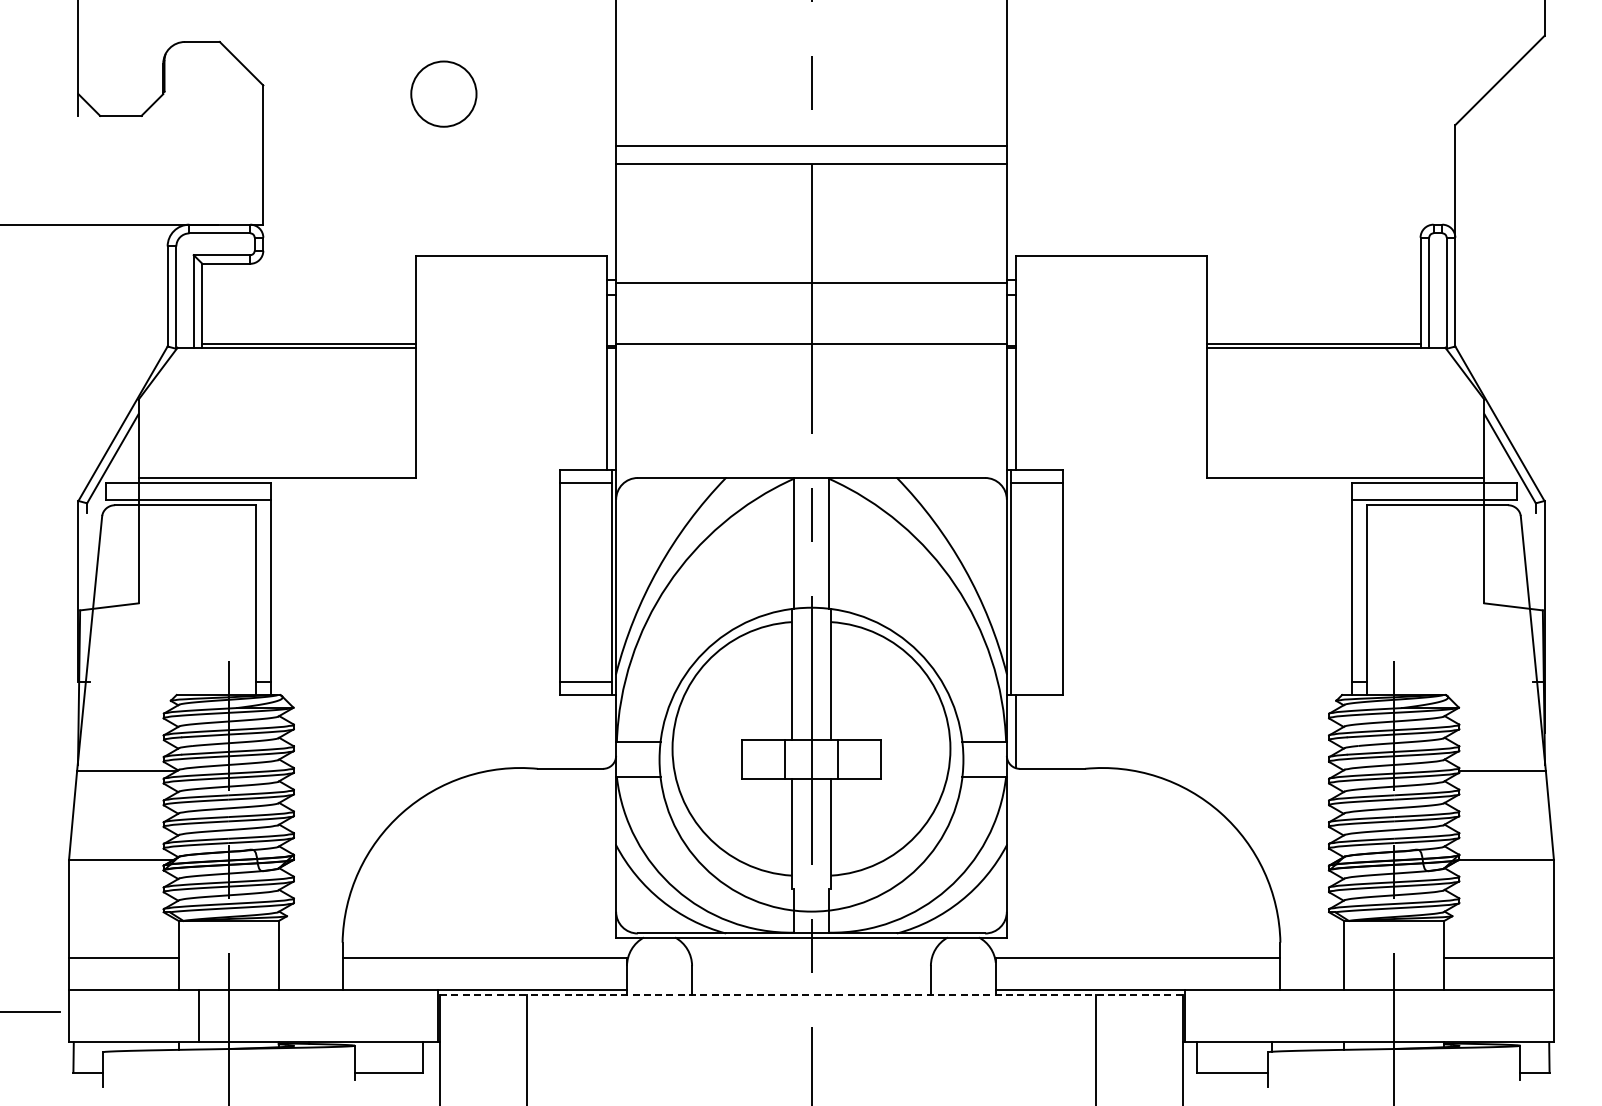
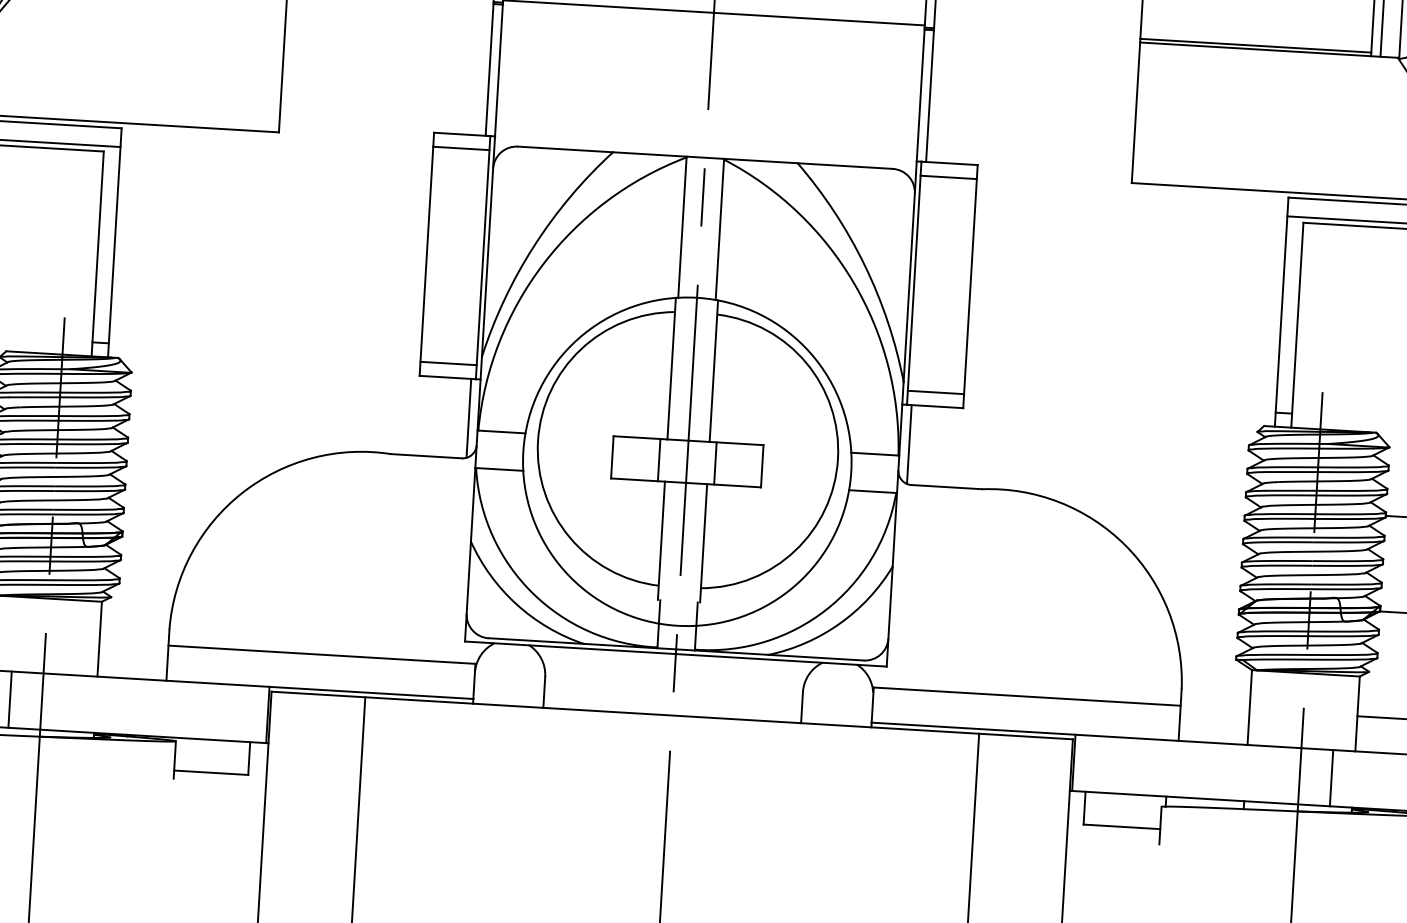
line: (1037, 682) -> (936, 392), added
line: (607, 731) -> (468, 418), added
line: (811, 994) -> (672, 715), dashed -> solid
line: (1423, 1016) -> (1331, 778), added

